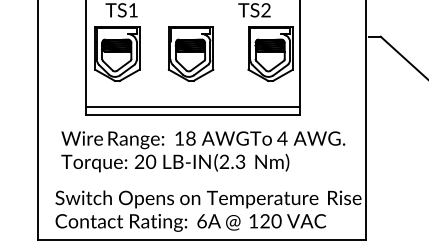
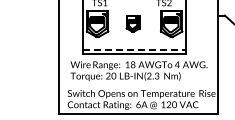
part: (189, 53) -> (132, 23), size x0.6
line: (193, 106) -> (134, 49), solid -> dashed

